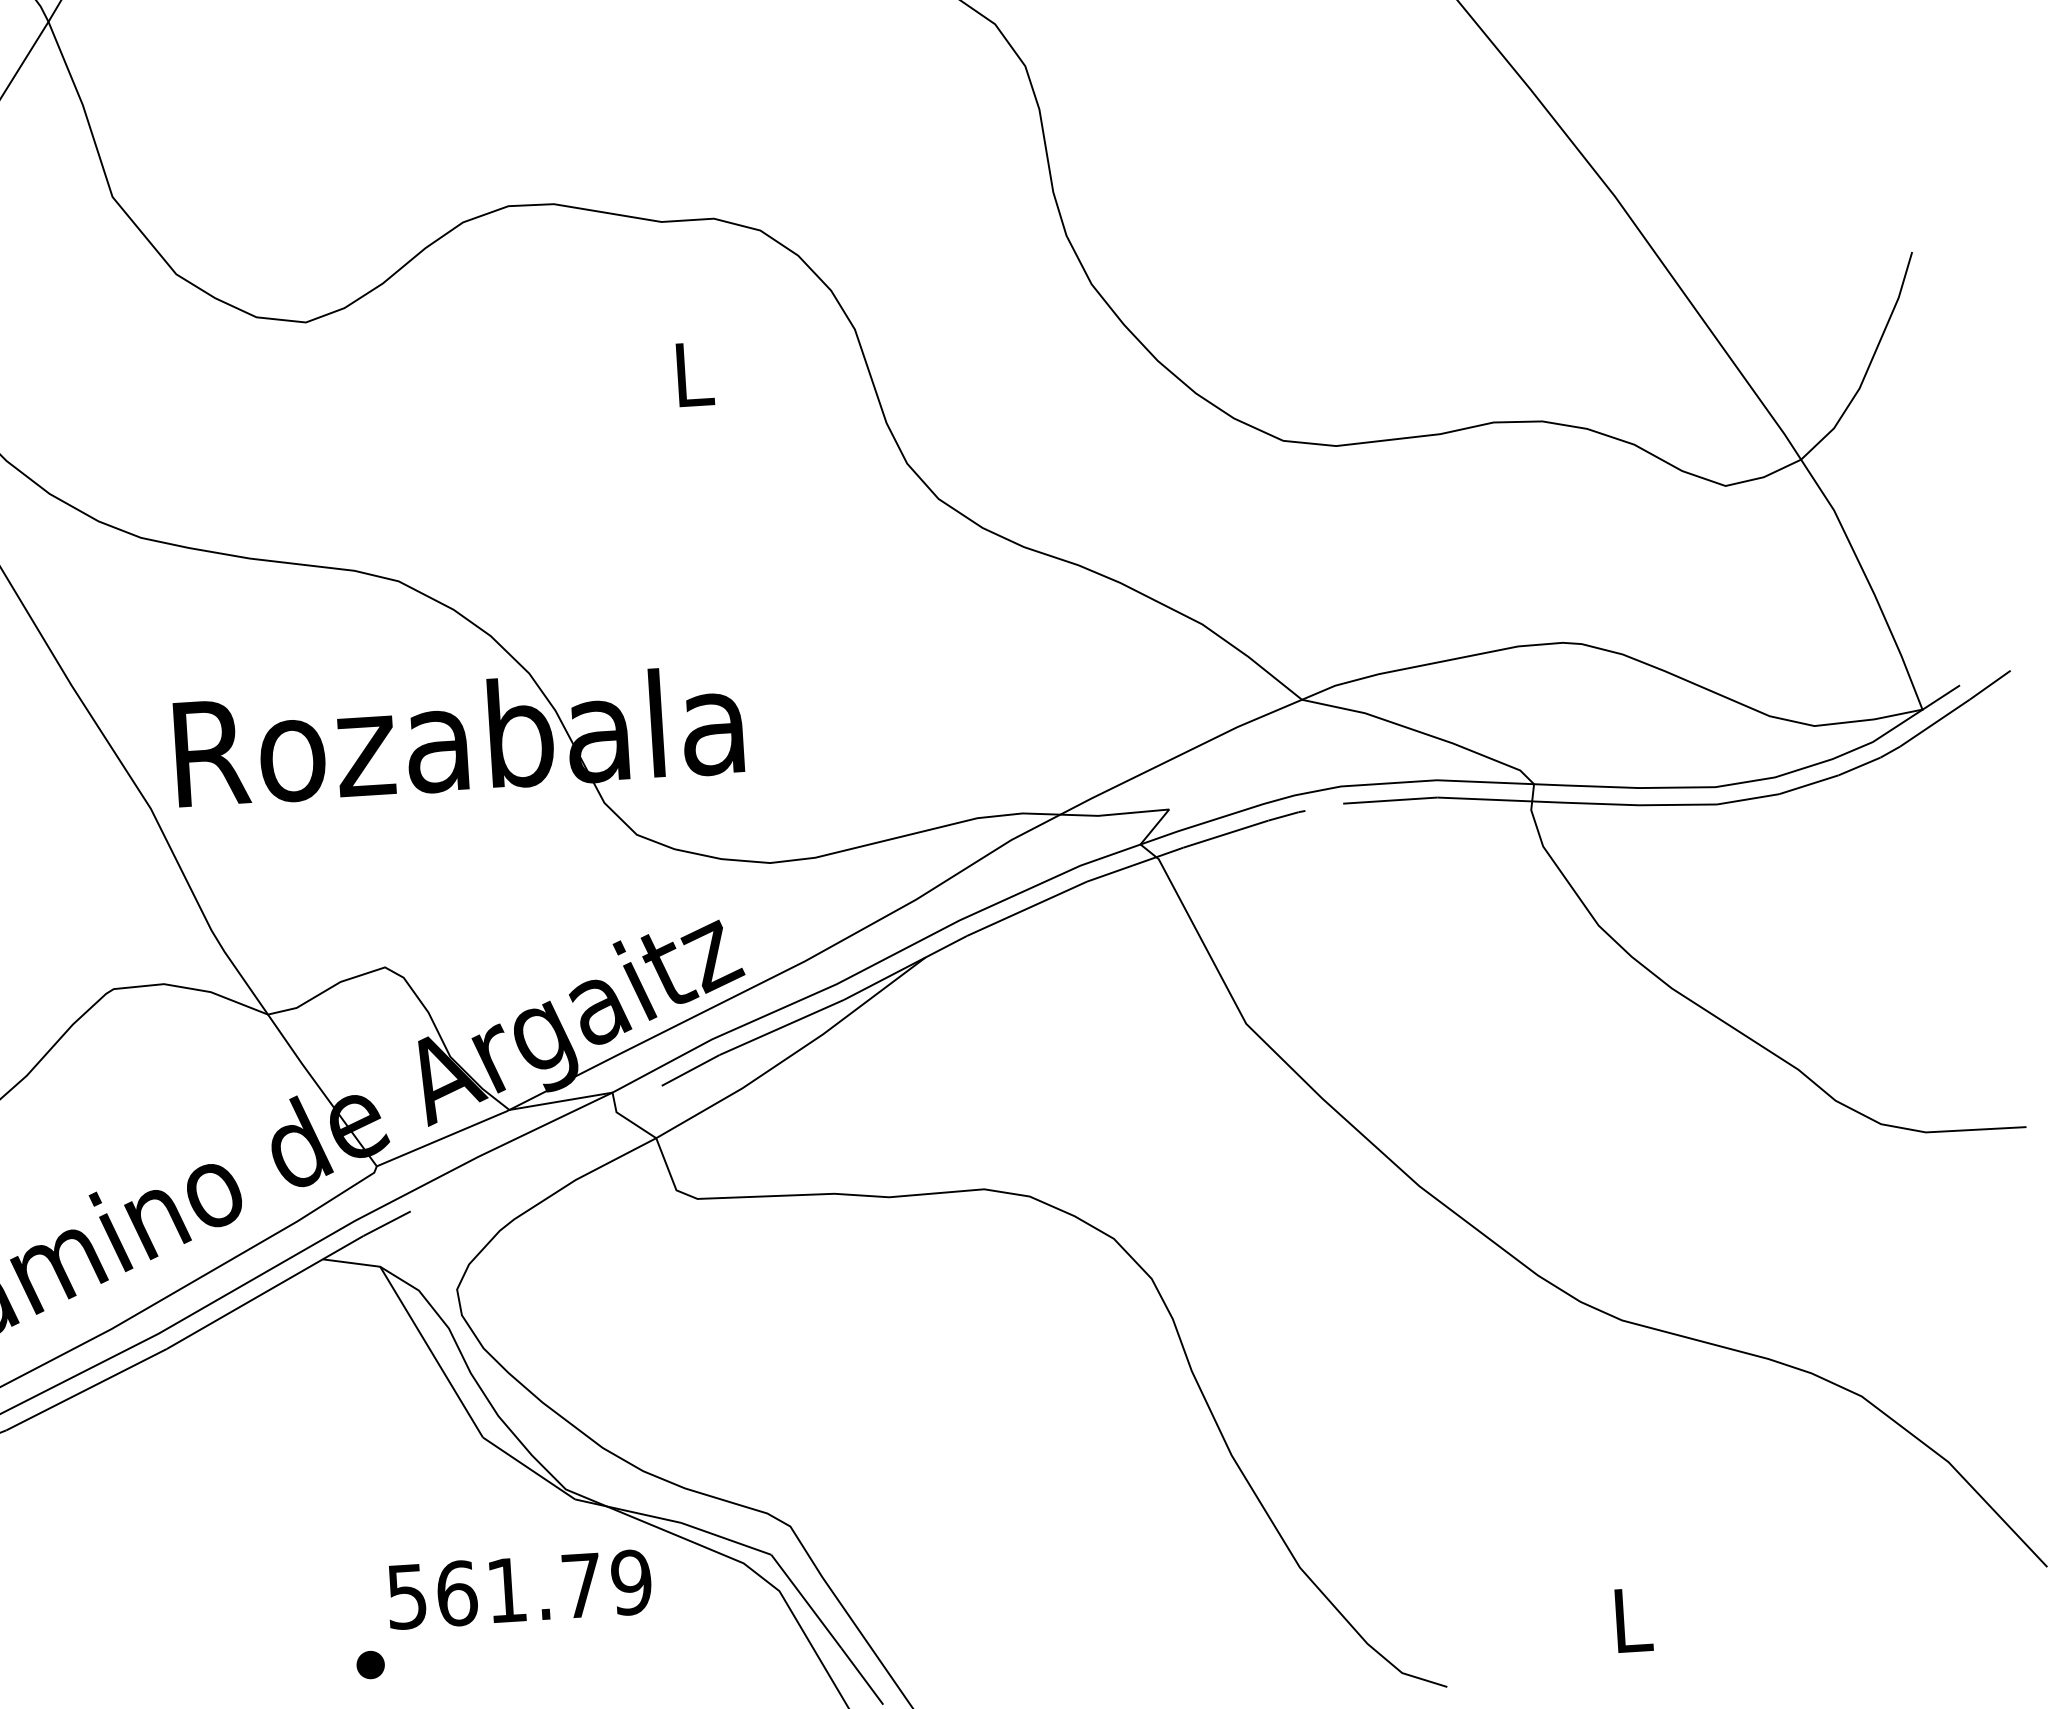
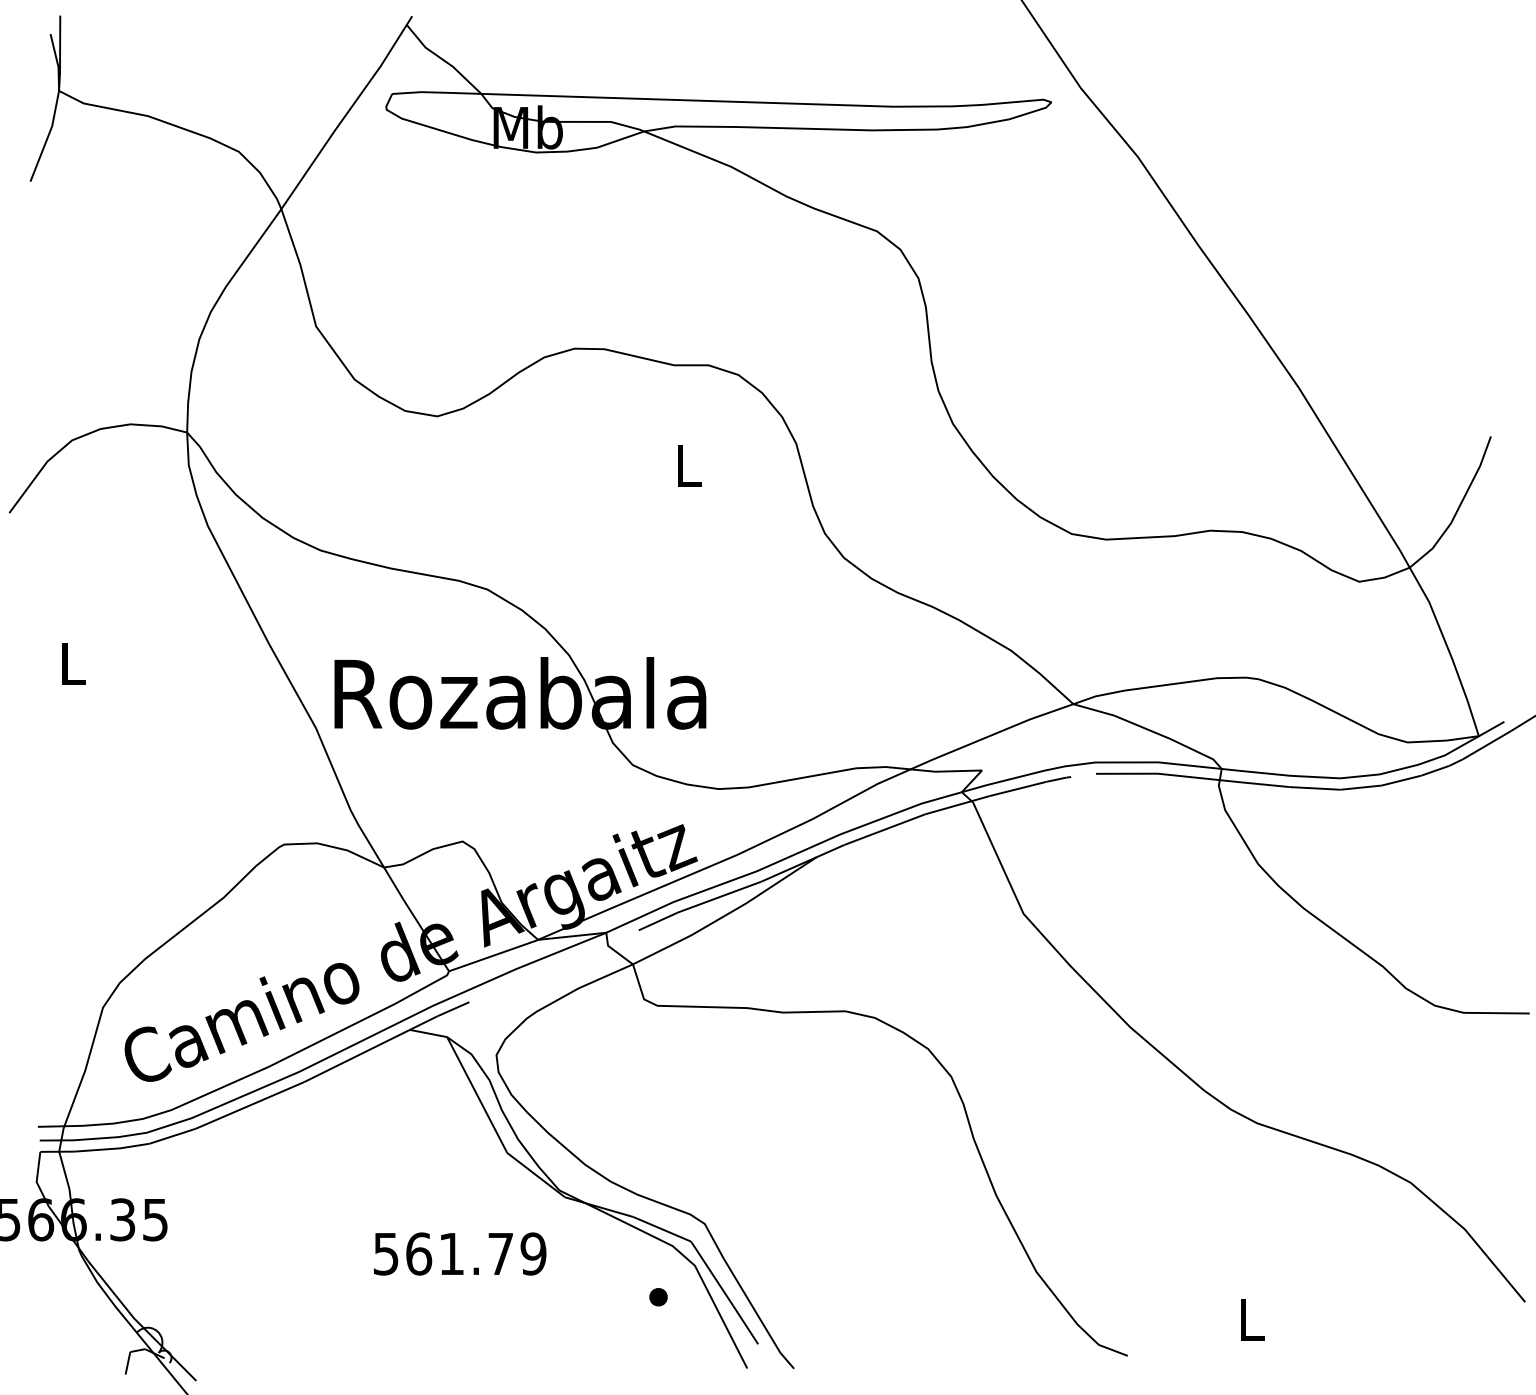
text: (520, 1588) -> (460, 1253), moved
part: (370, 1665) -> (658, 1297), moved

